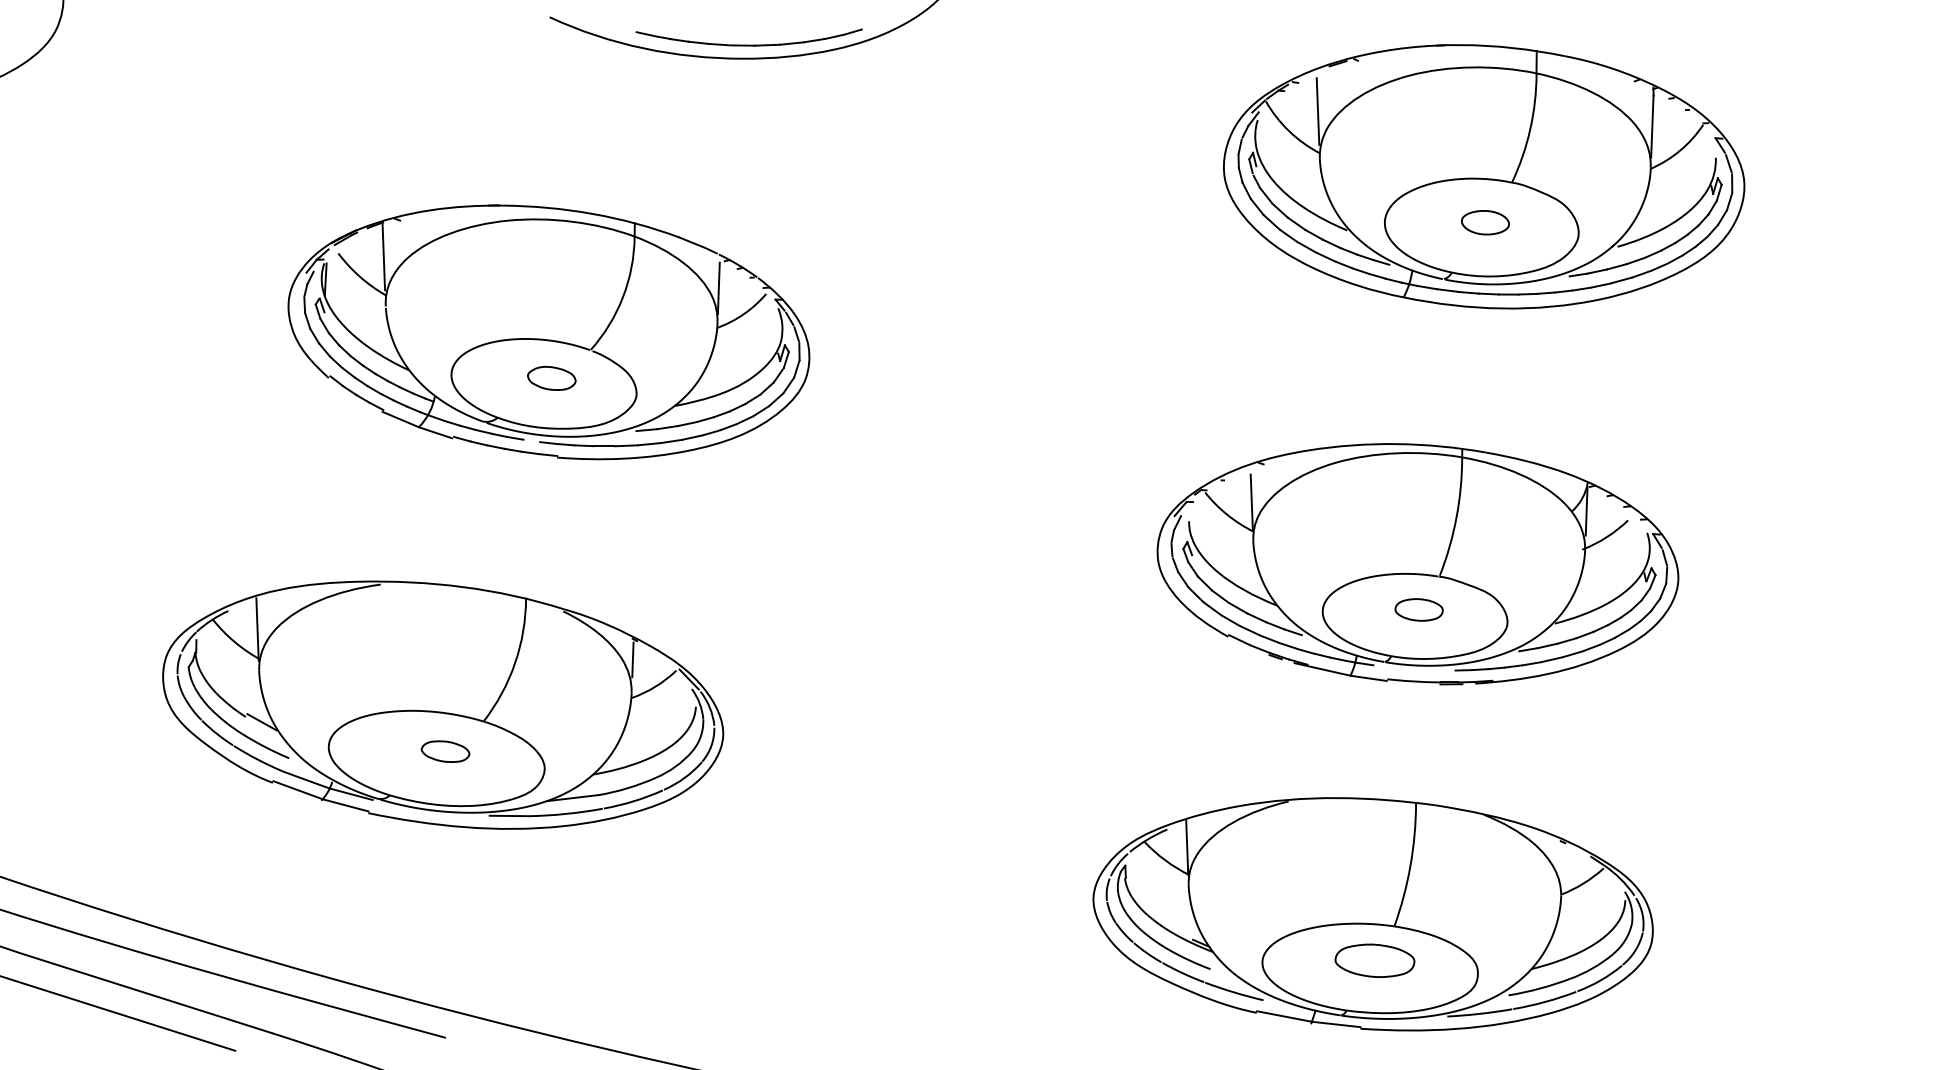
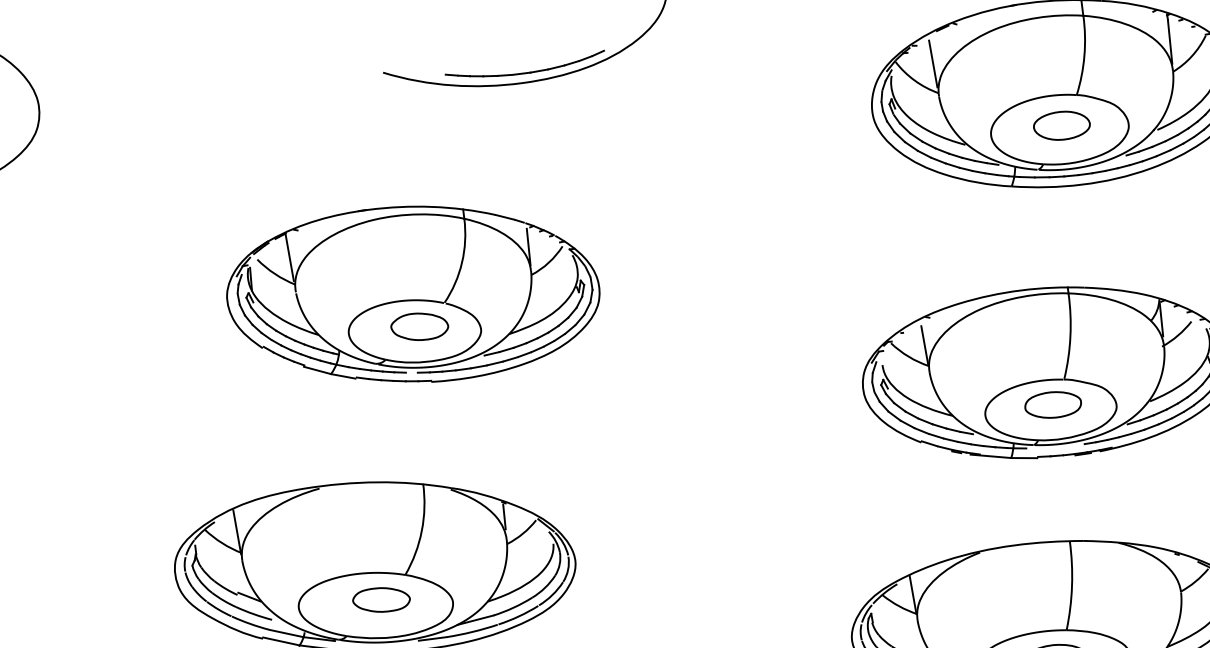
part: (1485, 222) -> (1061, 125), size x1.67
part: (551, 378) -> (419, 326), size x1.67
part: (1418, 609) -> (1052, 404), size x1.67
part: (445, 751) -> (381, 599), size x1.67

